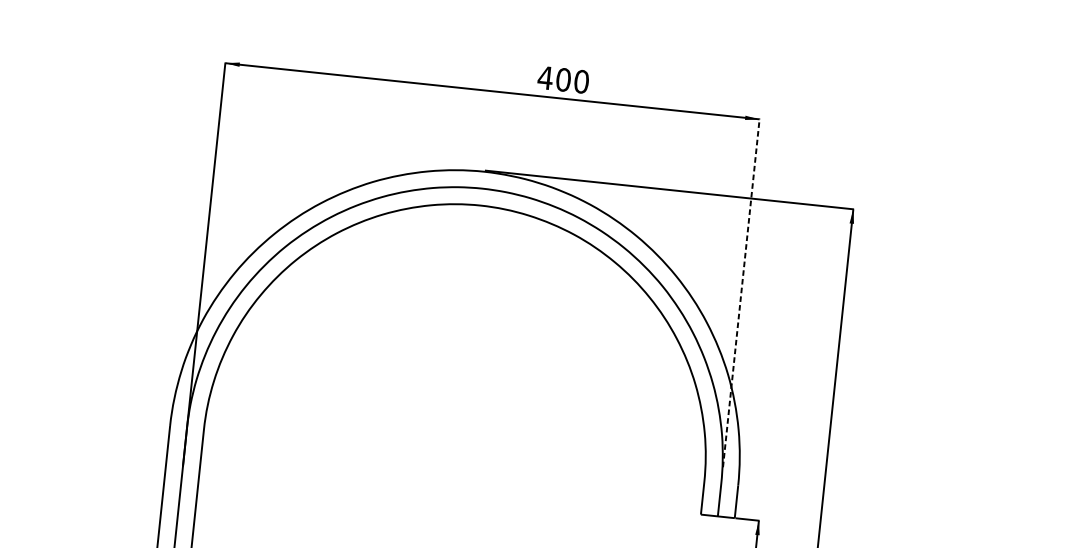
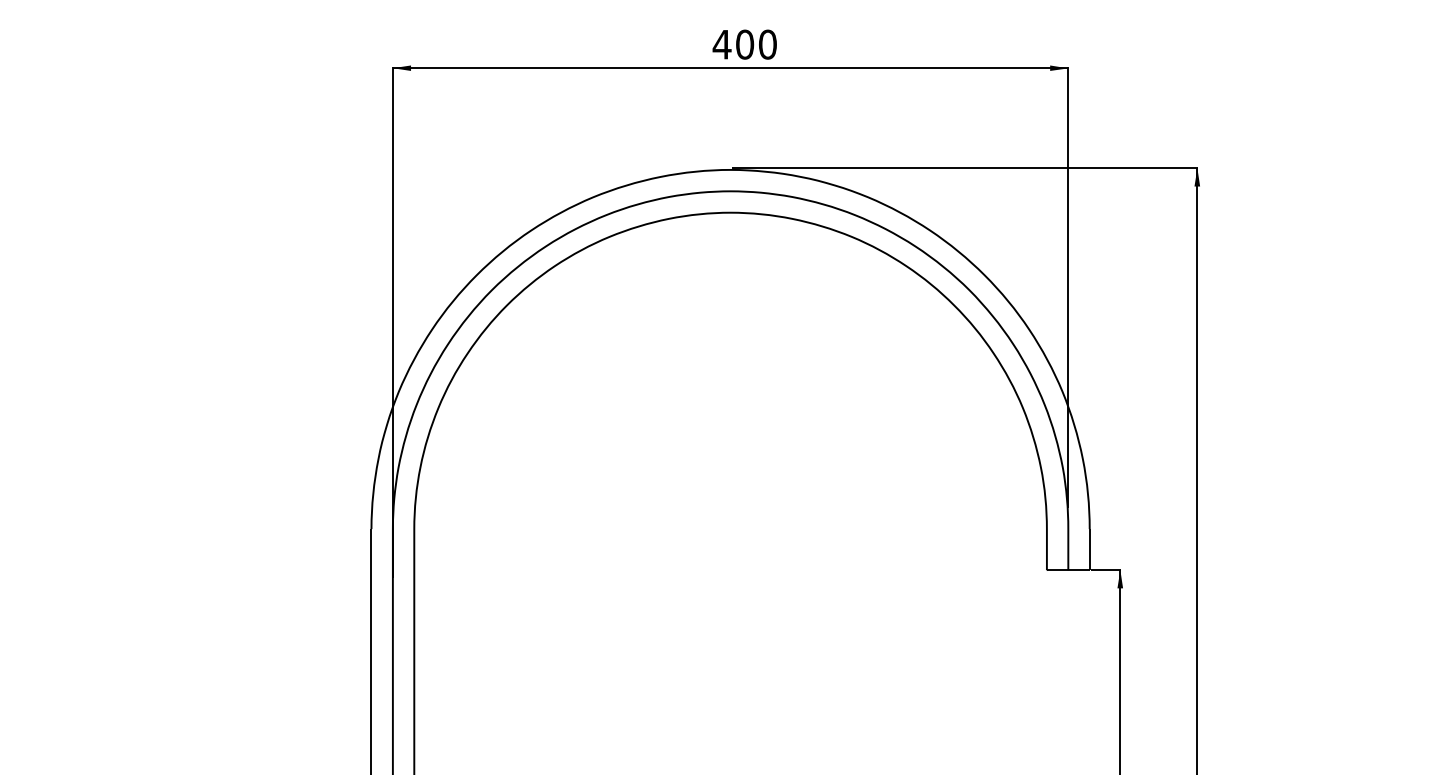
text: (563, 79) -> (744, 44), moved
line: (741, 292) -> (1068, 287), dashed -> solid

